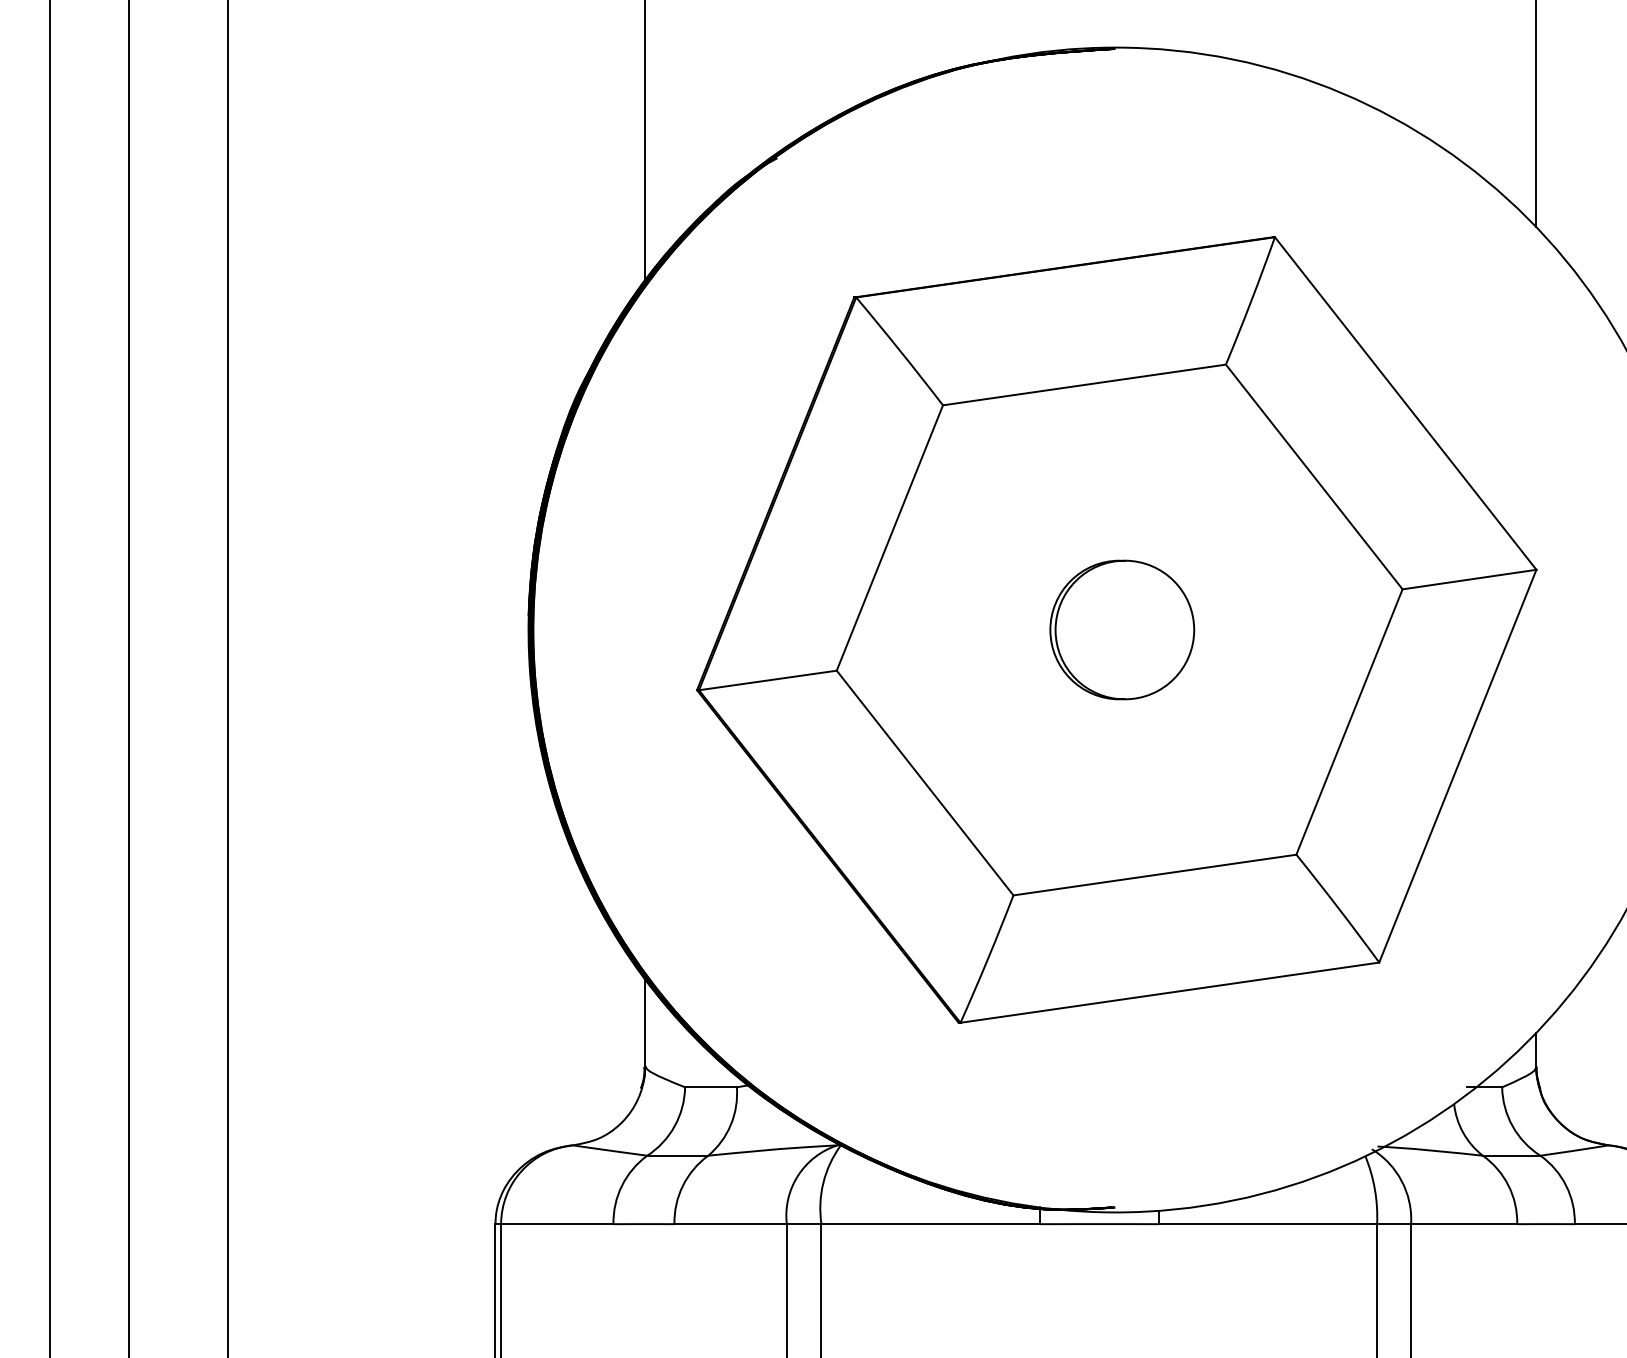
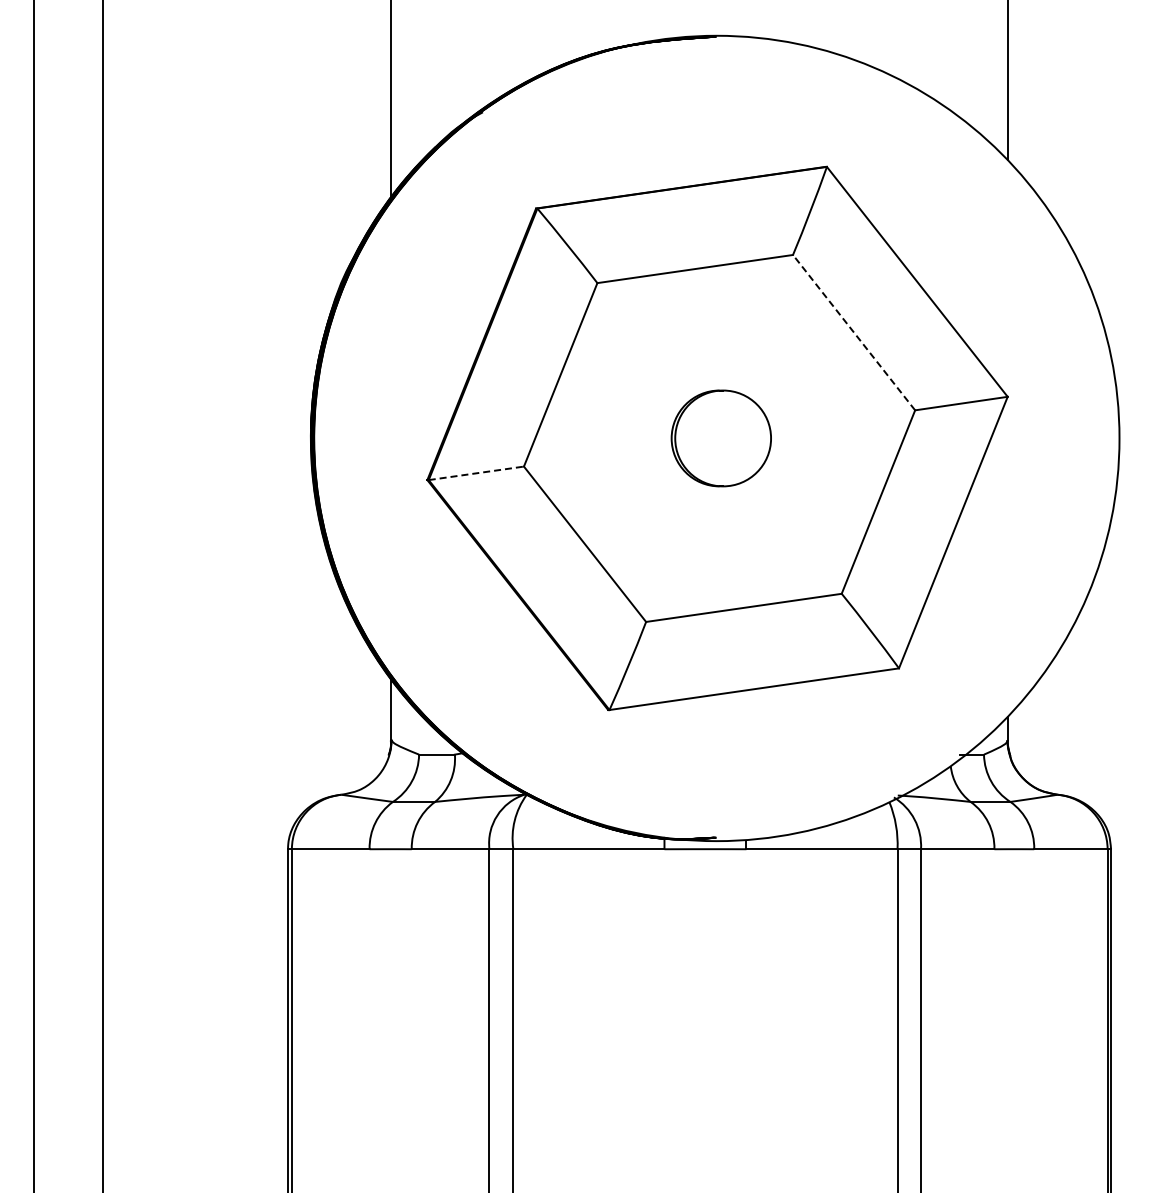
line: (1314, 476) -> (854, 332), solid -> dashed
line: (768, 680) -> (476, 473), solid -> dashed

